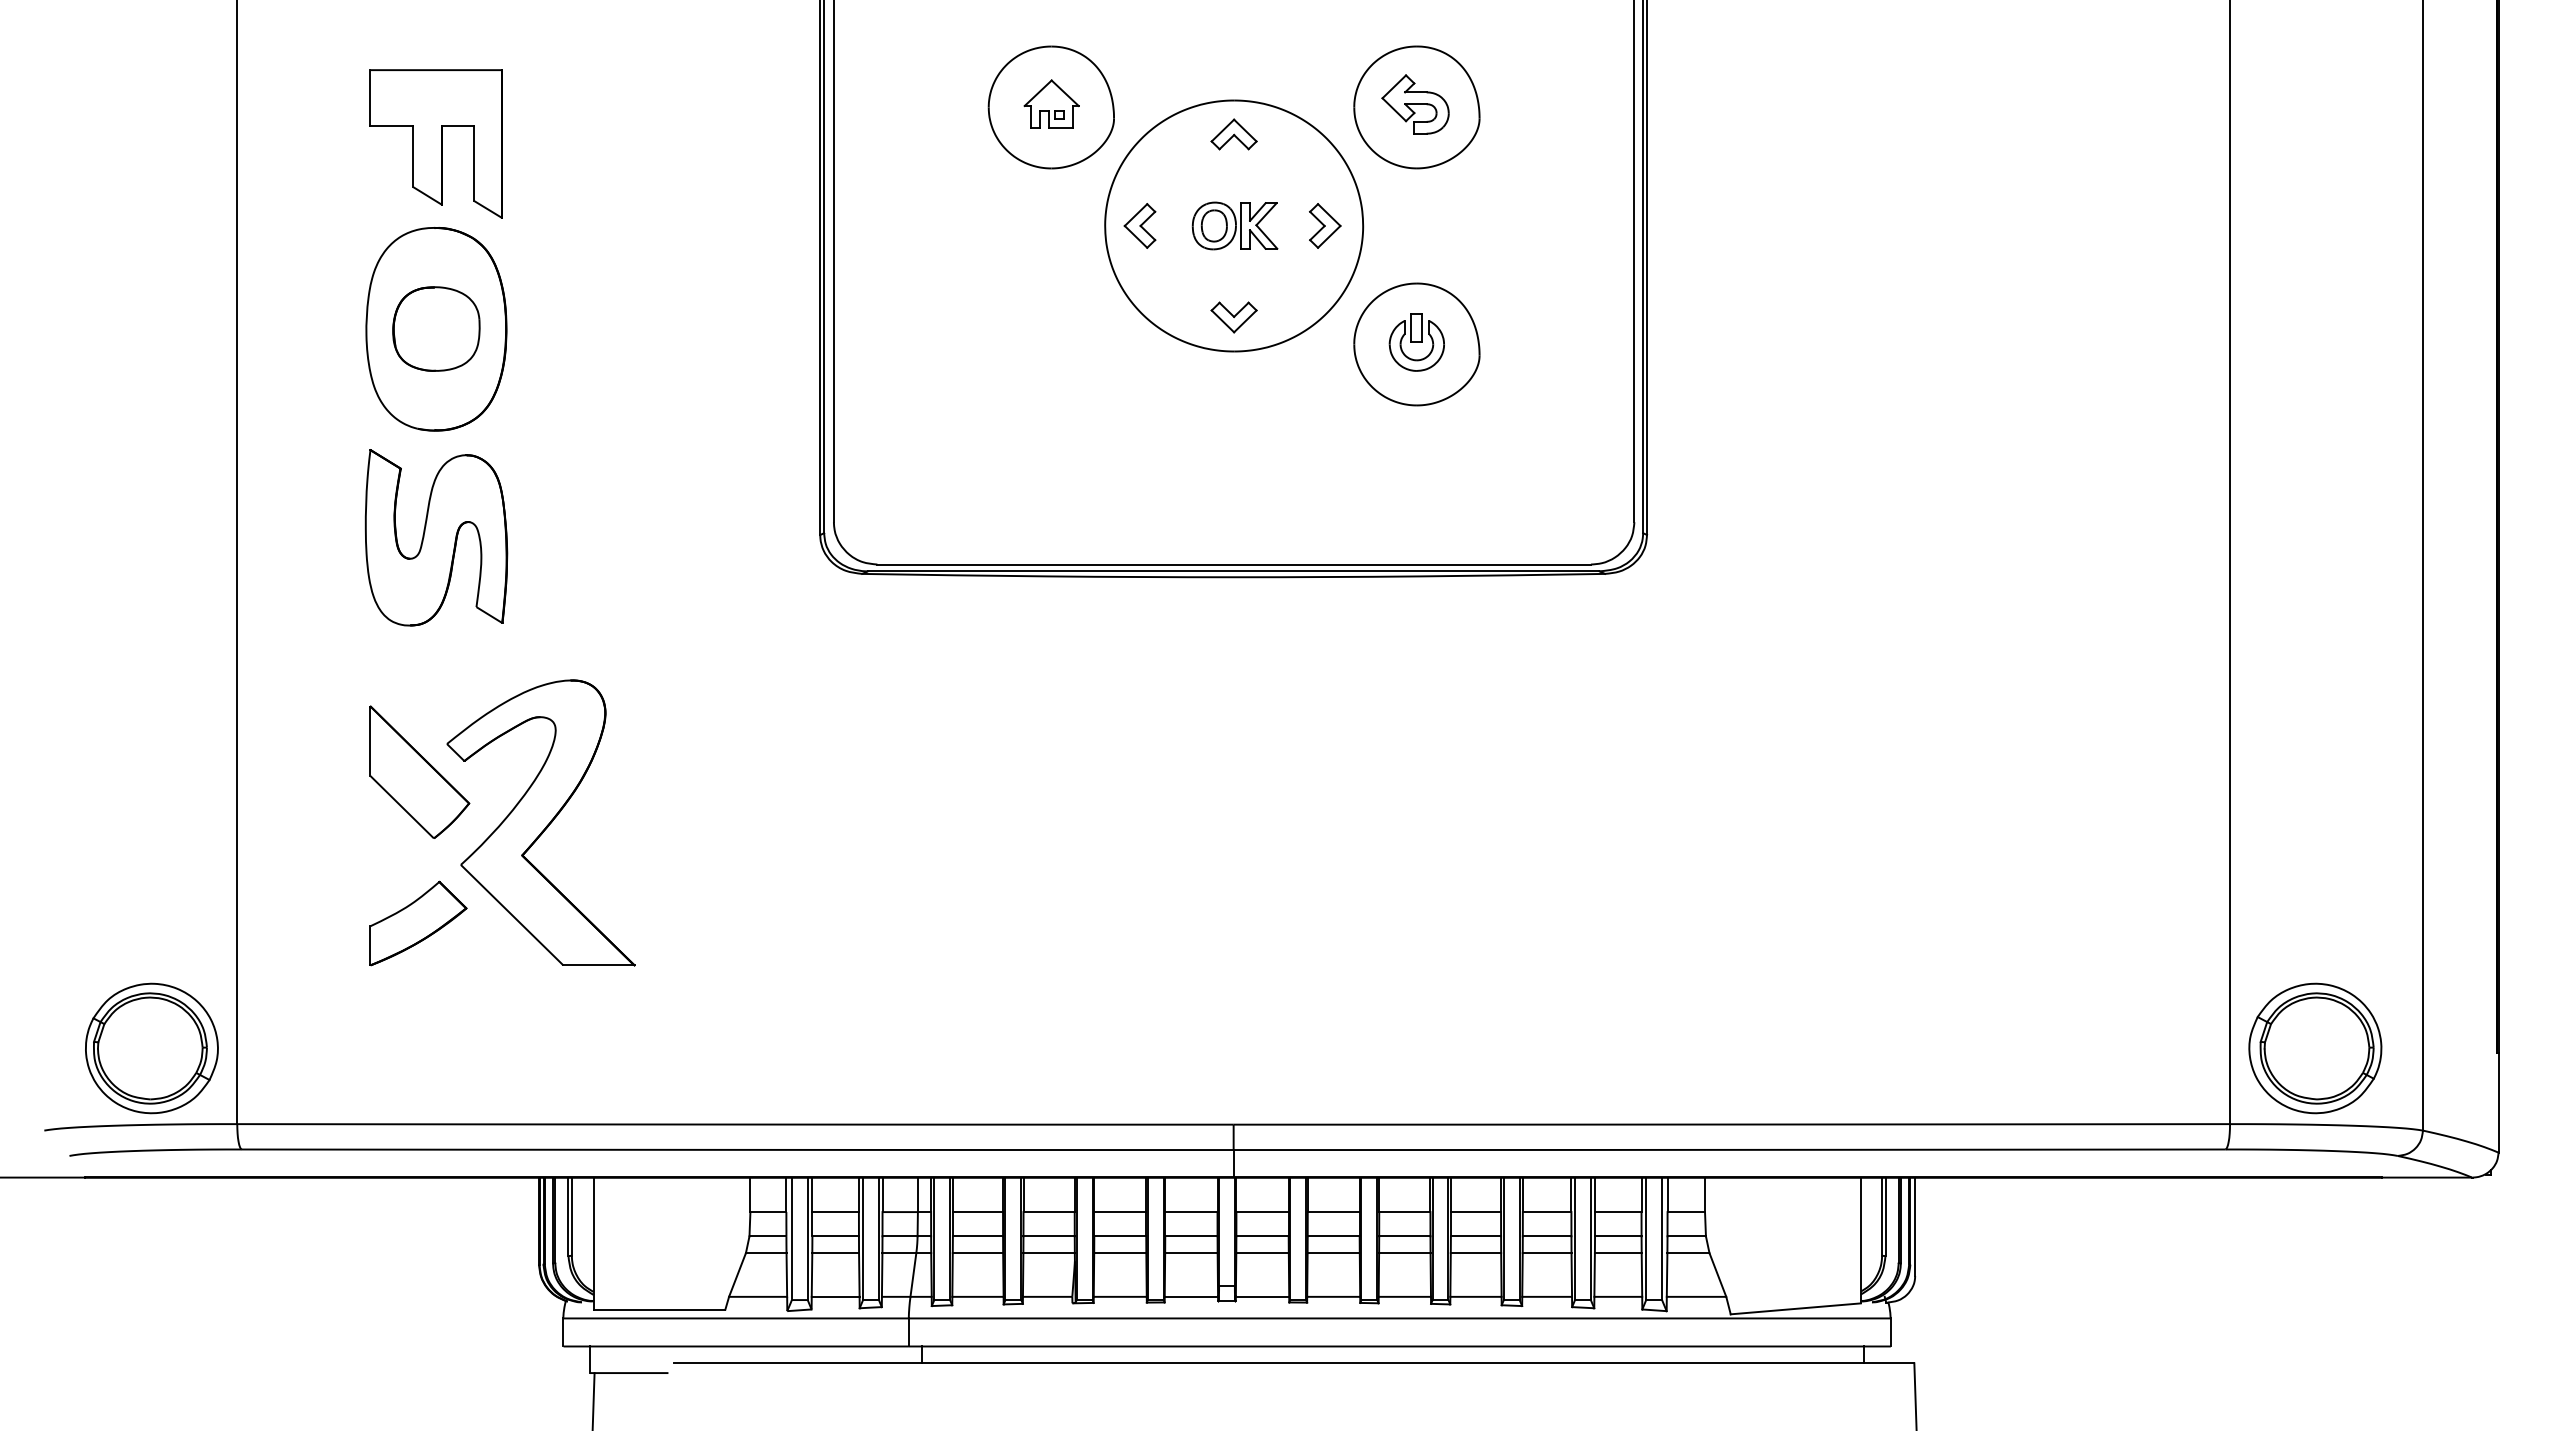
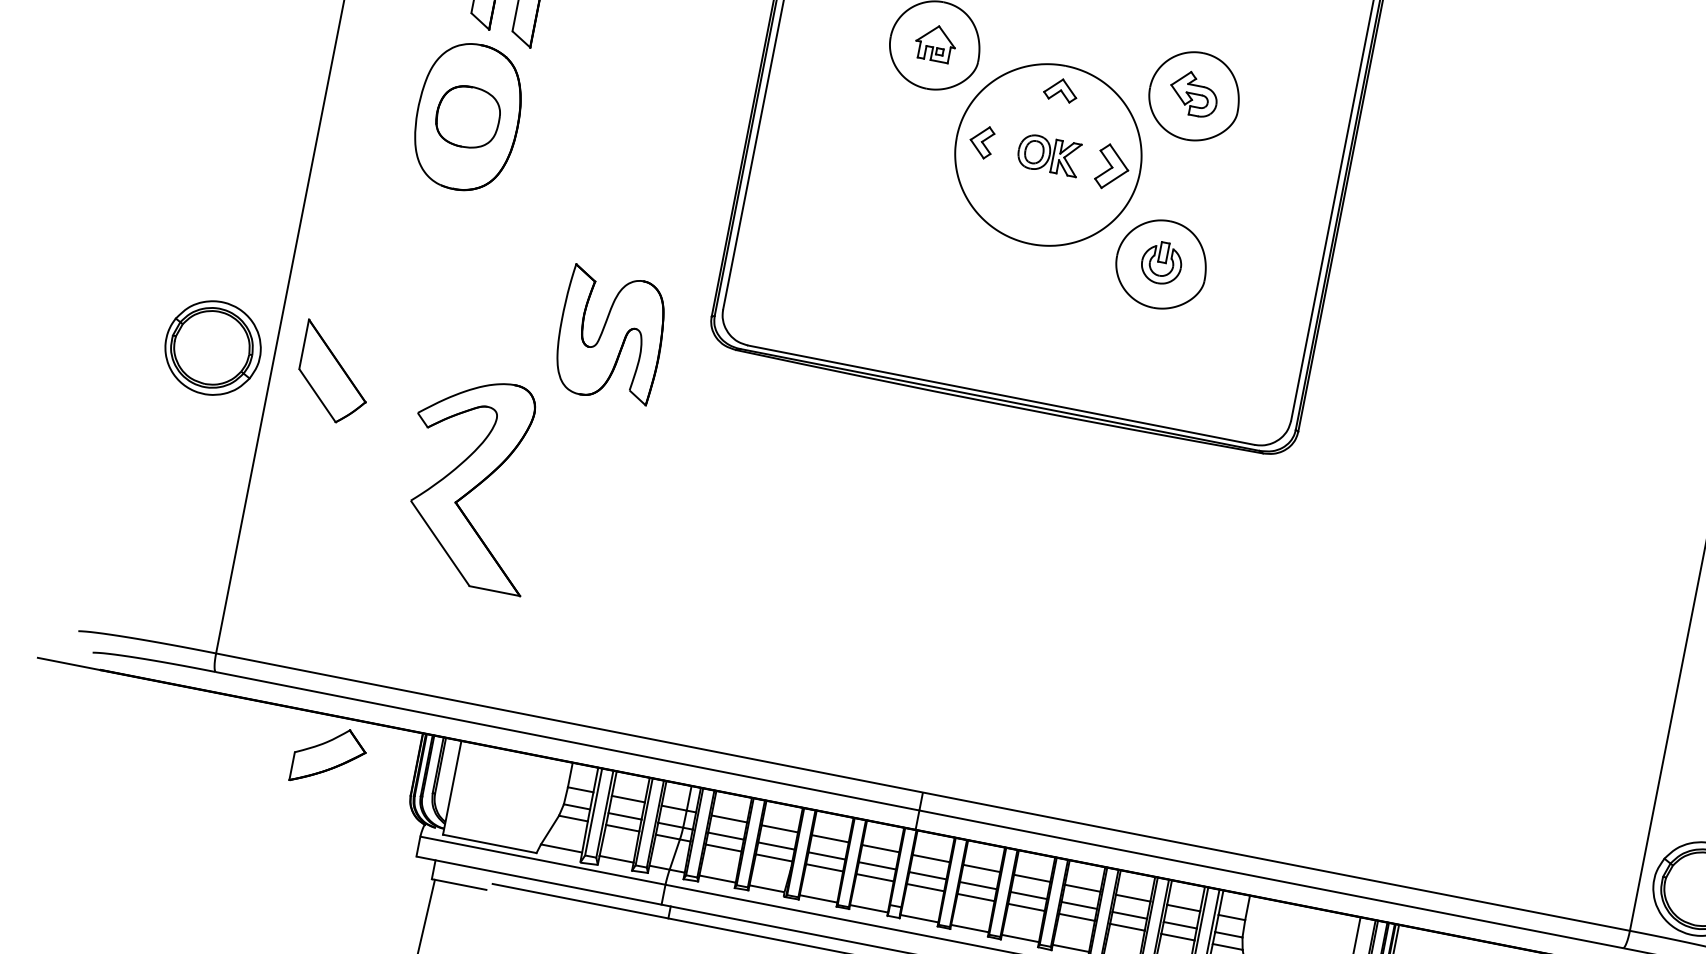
part: (1325, 225) -> (1113, 167), size x1.4
part: (1233, 317) -> (1035, 219), removed
part: (436, 537) -> (610, 335), moved
part: (419, 771) -> (334, 372), moved
part: (418, 923) -> (329, 756), moved
part: (151, 1048) -> (212, 348), moved

